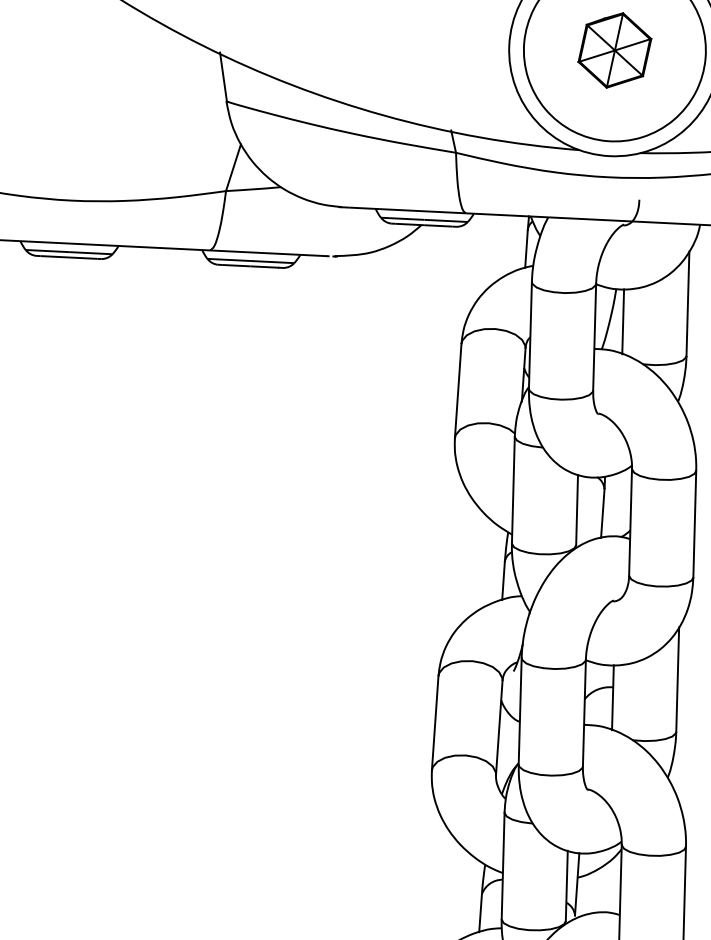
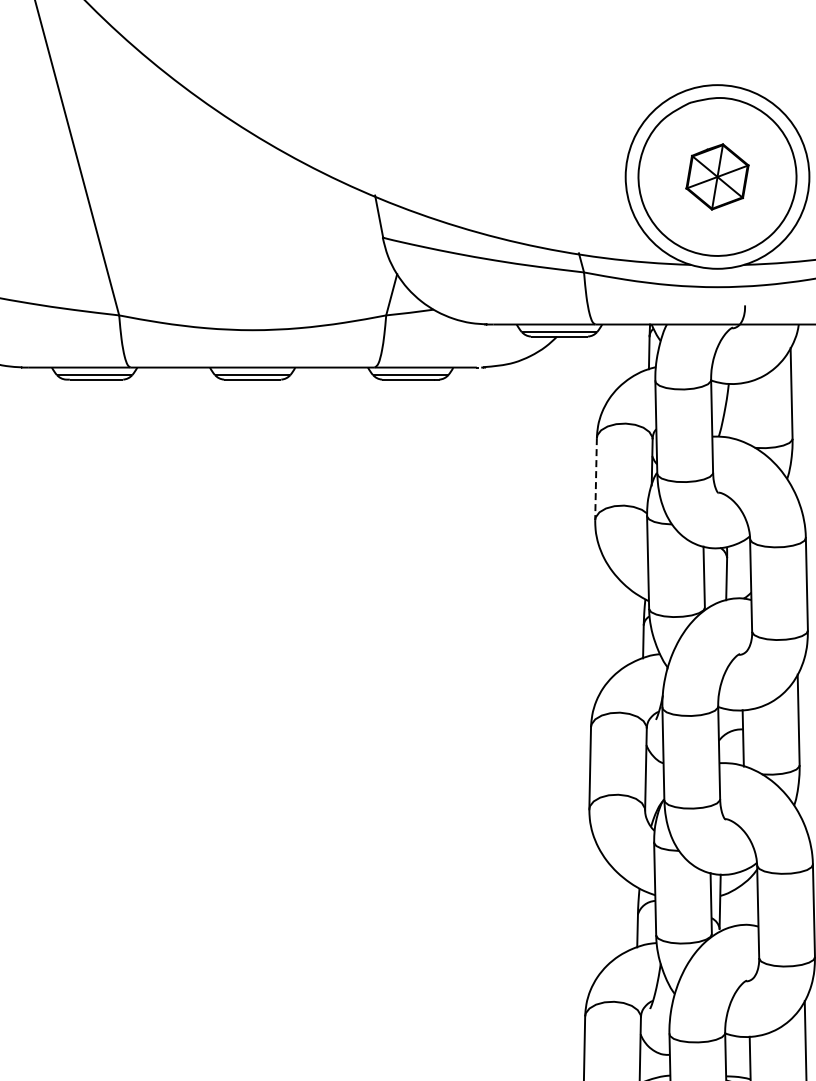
line: (622, 321) -> (735, 411), removed
line: (458, 391) -> (596, 479), solid -> dashed

